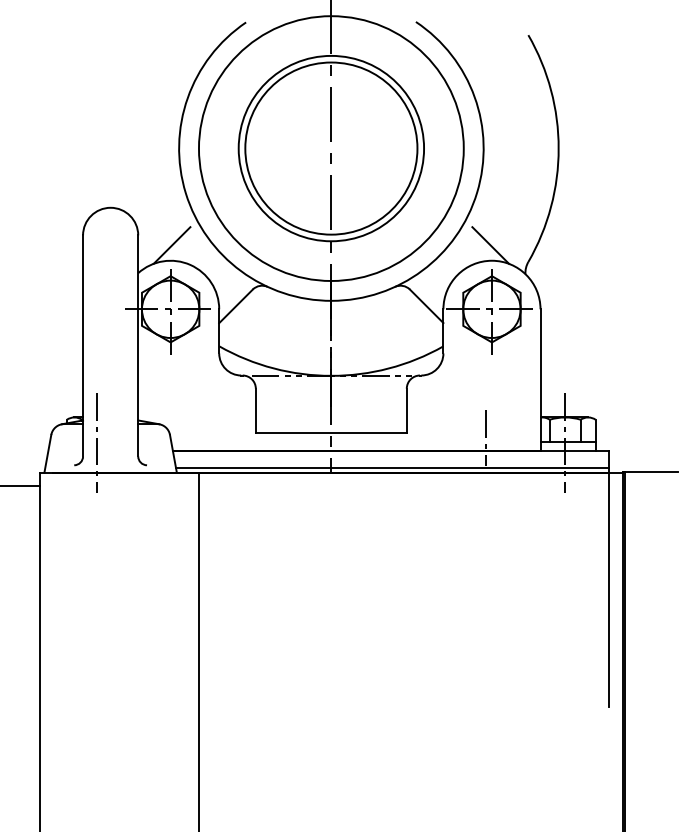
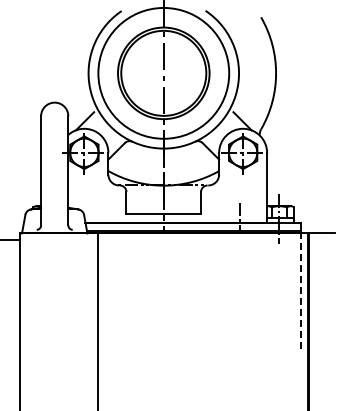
line: (98, 442) -> (48, 218), removed
line: (610, 588) -> (301, 290), solid -> dashed

